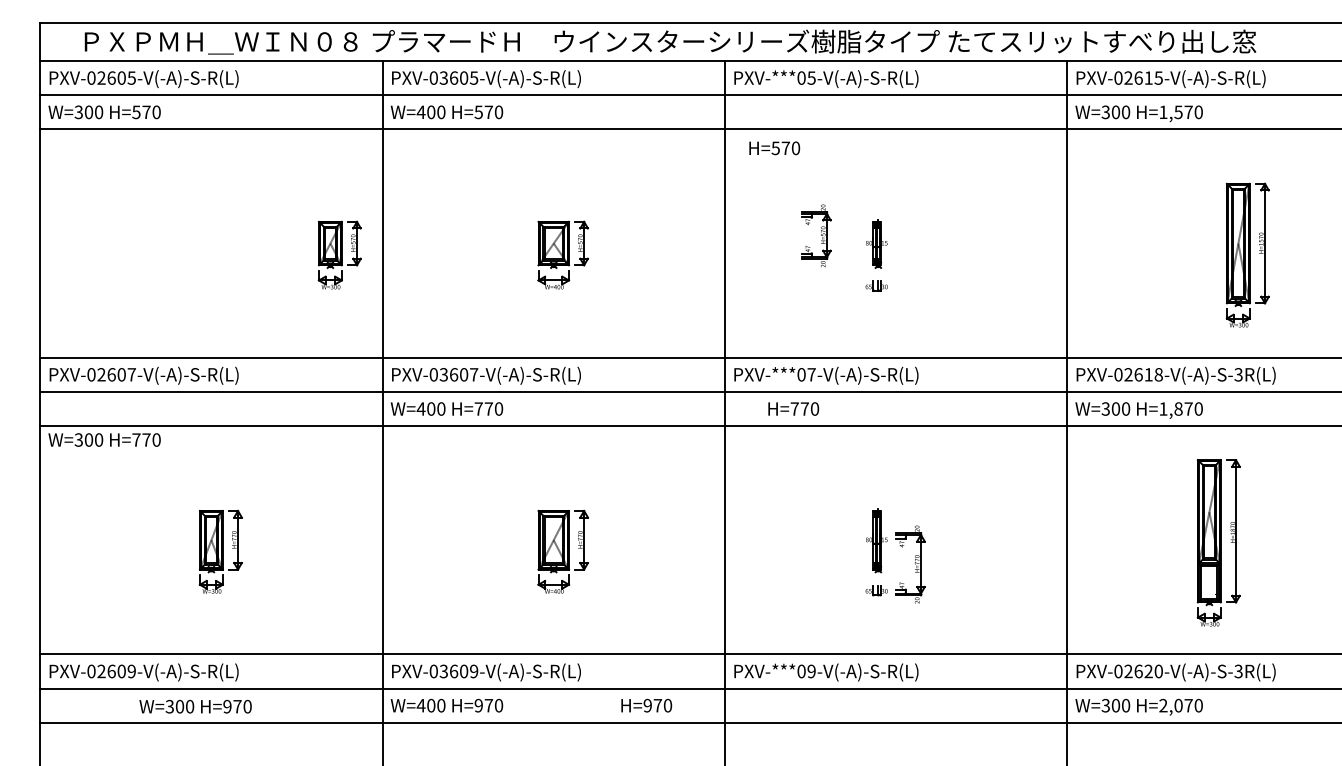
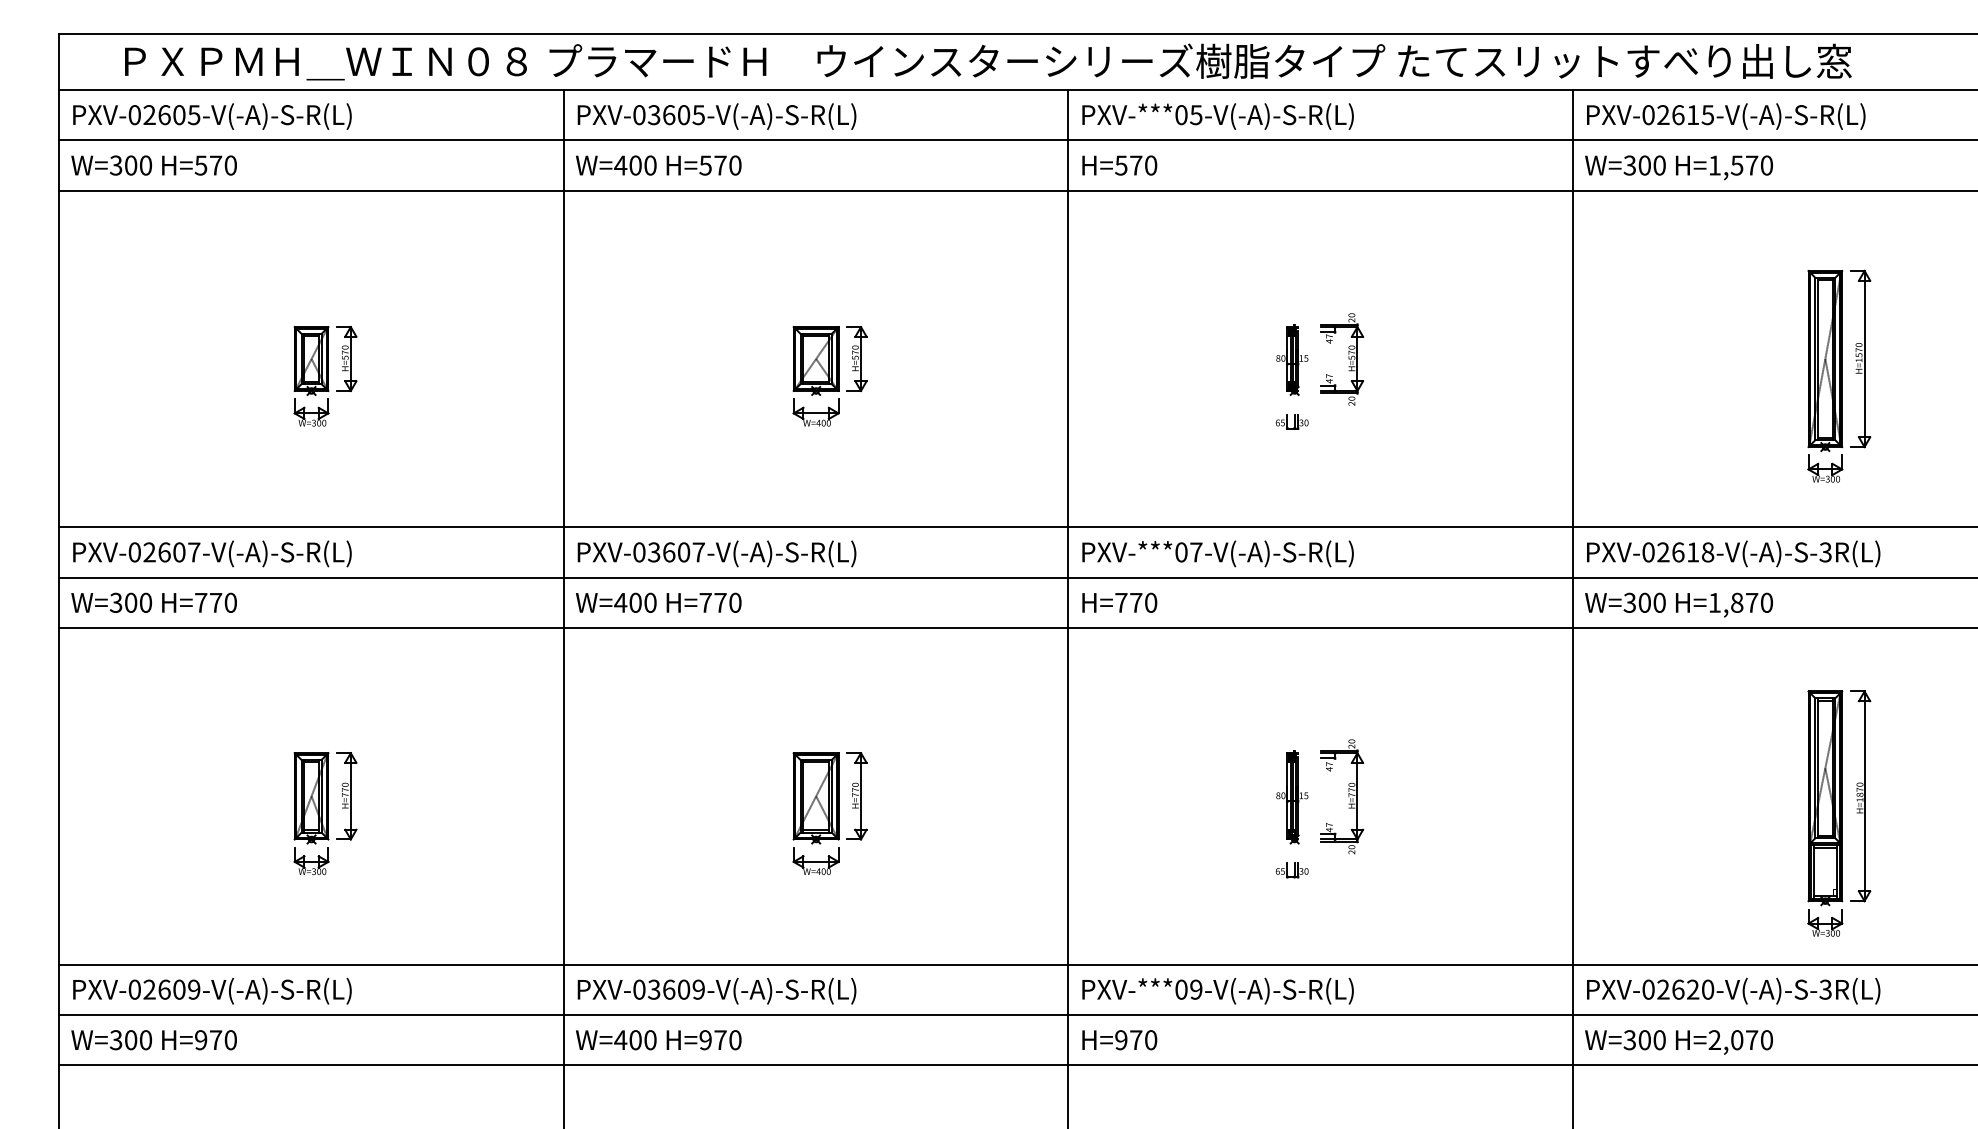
text: (774, 148) -> (1119, 165), moved
part: (816, 235) -> (1342, 358), moved
part: (339, 254) -> (324, 375), moved
text: (793, 408) -> (1119, 602), moved
text: (104, 439) -> (153, 602), moved
part: (1218, 542) -> (1838, 812), moved
part: (910, 564) -> (1342, 796), moved
text: (646, 705) -> (1119, 1039), moved
text: (195, 706) -> (153, 1039), moved

